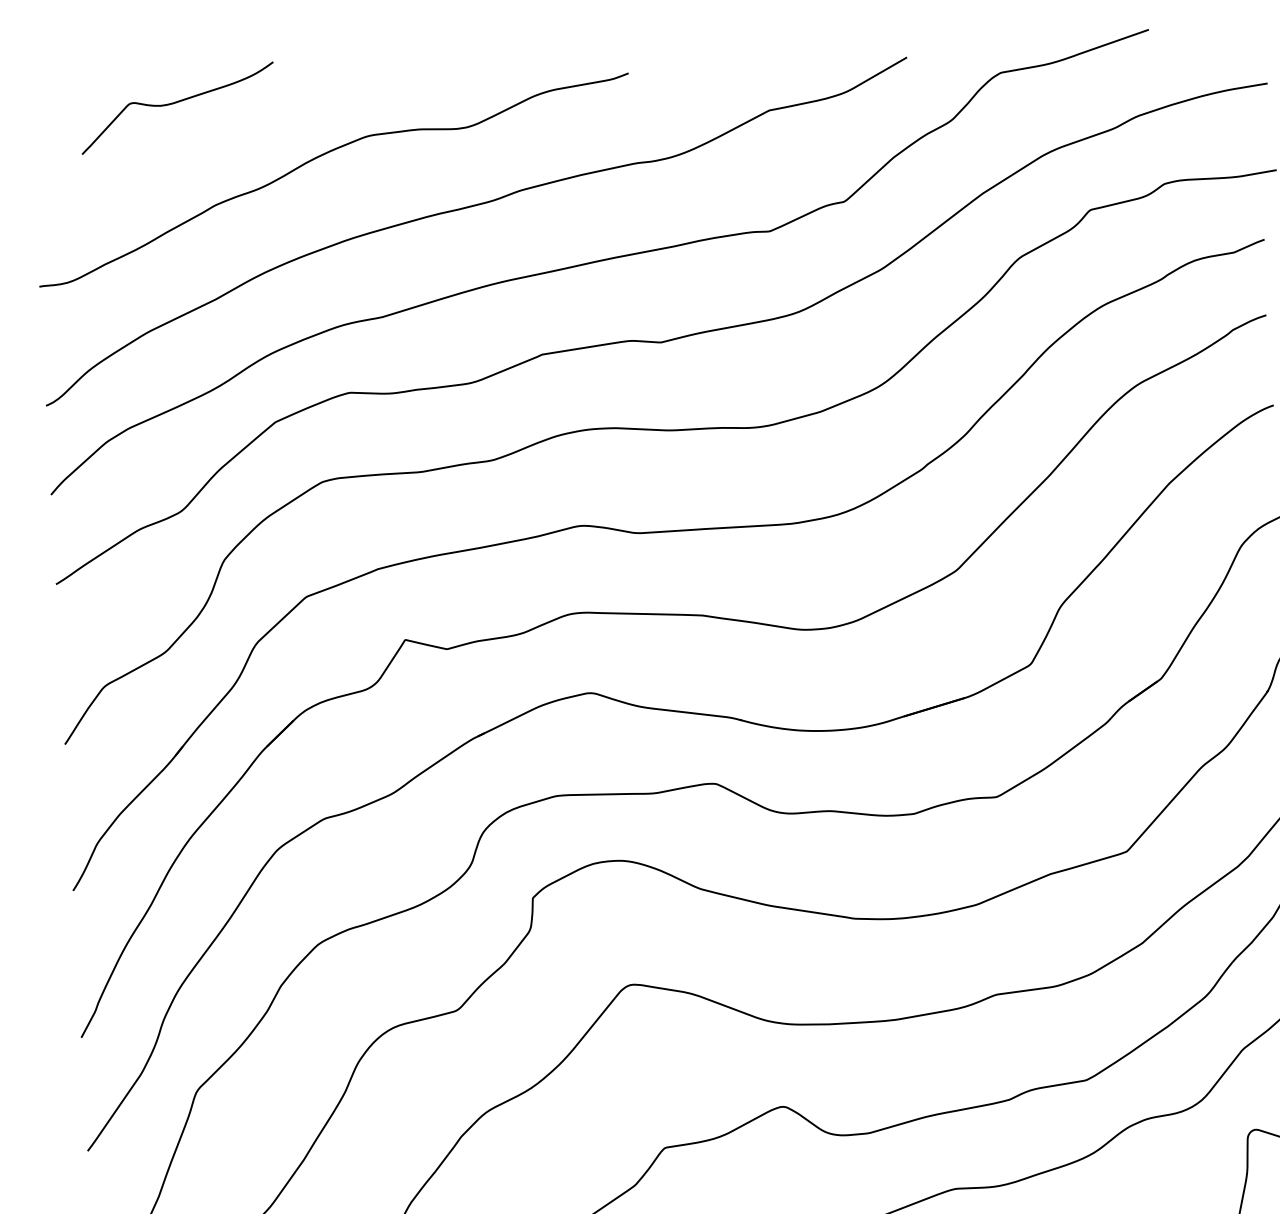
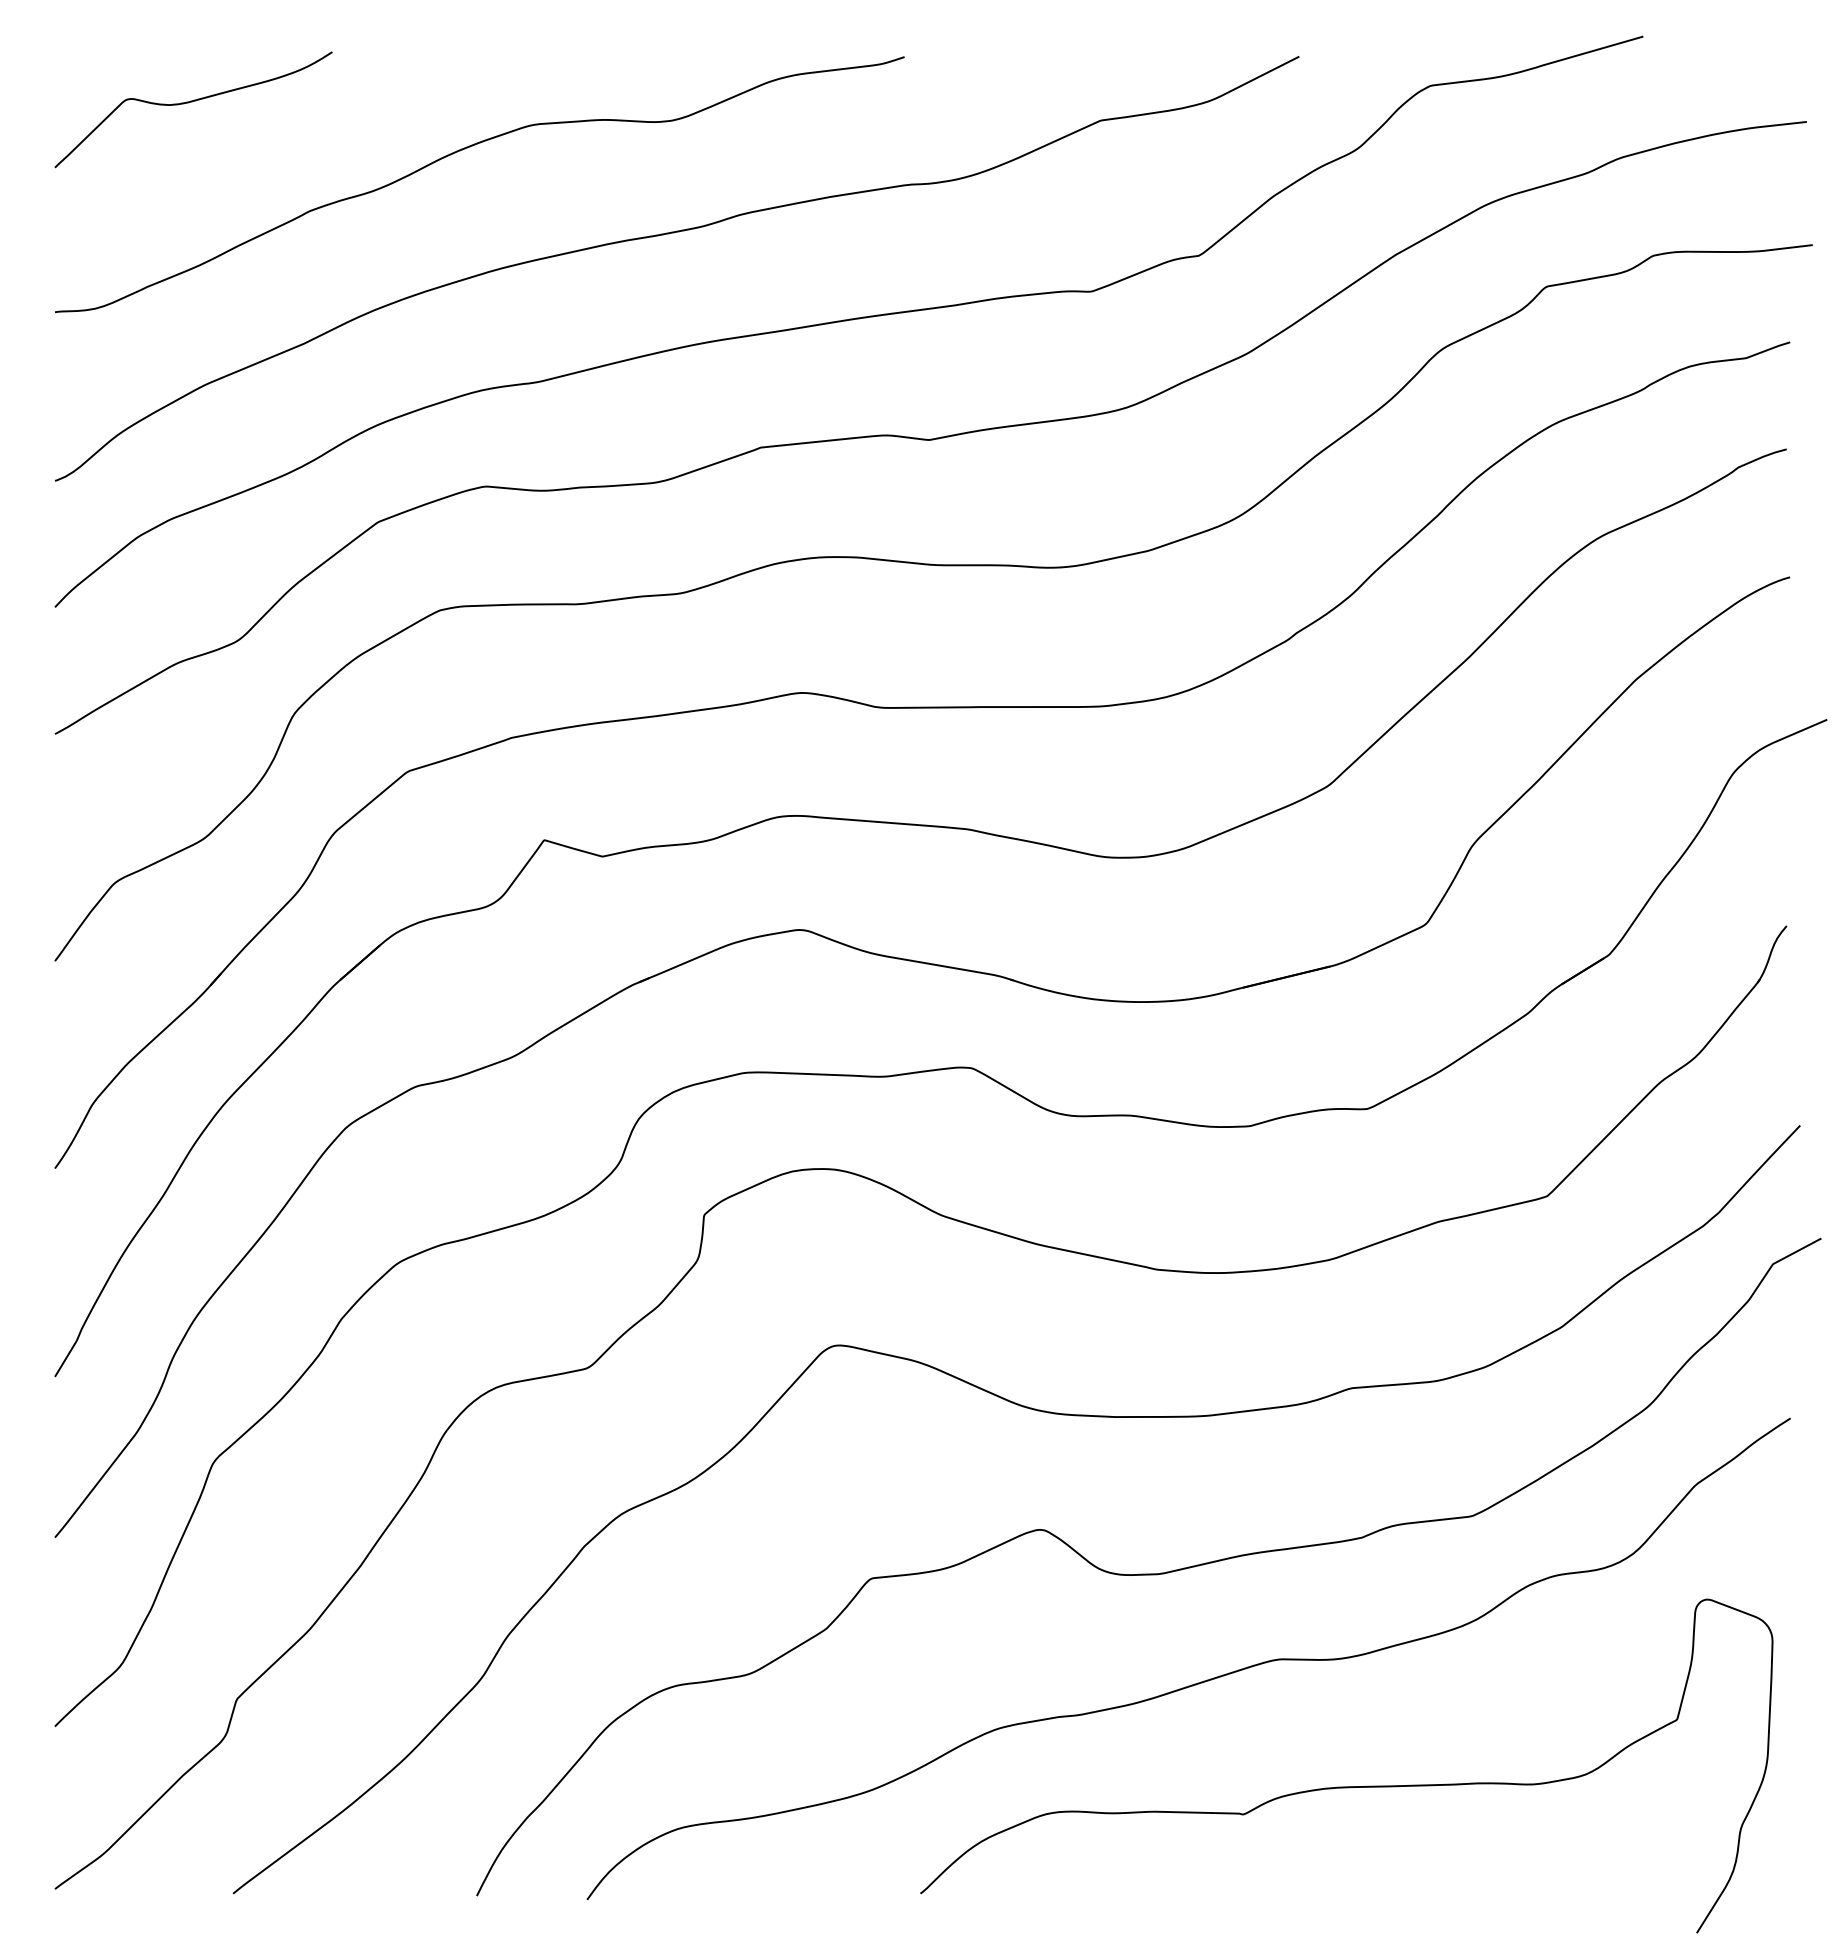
curve: (176, 103) -> (192, 102), moved

